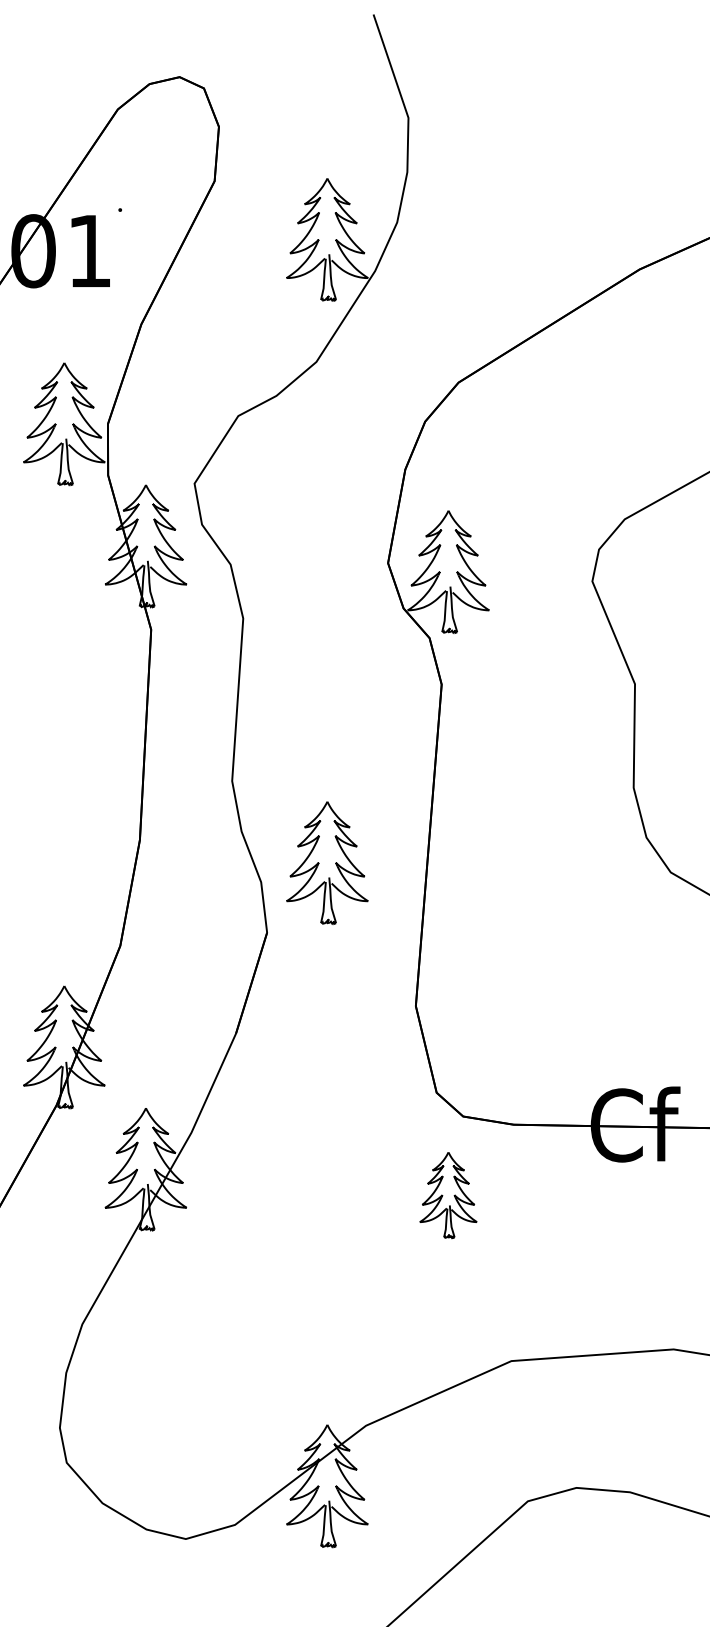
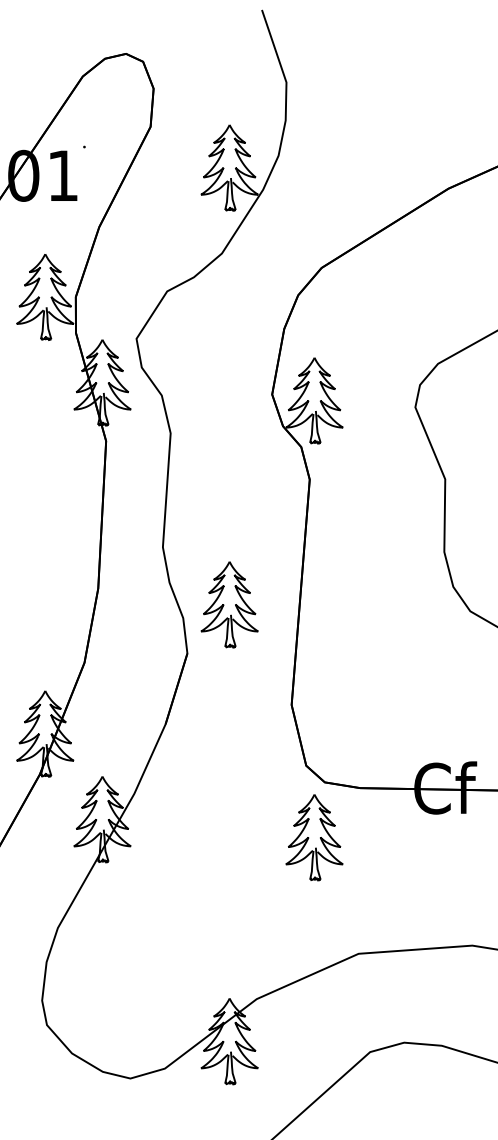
part: (448, 1195) -> (314, 837), size x1.43

